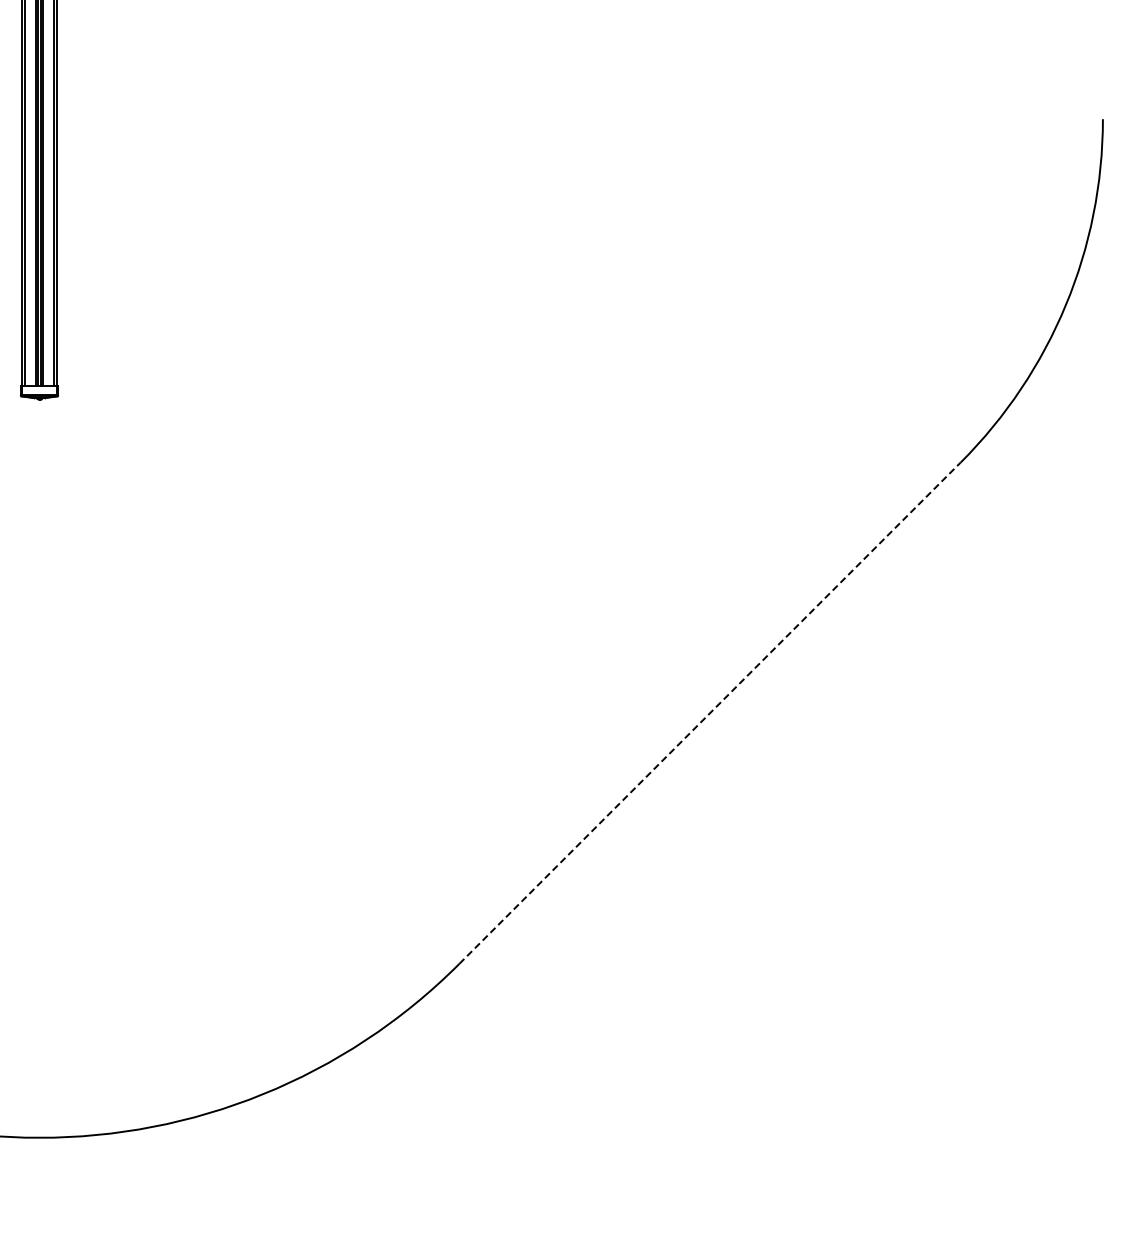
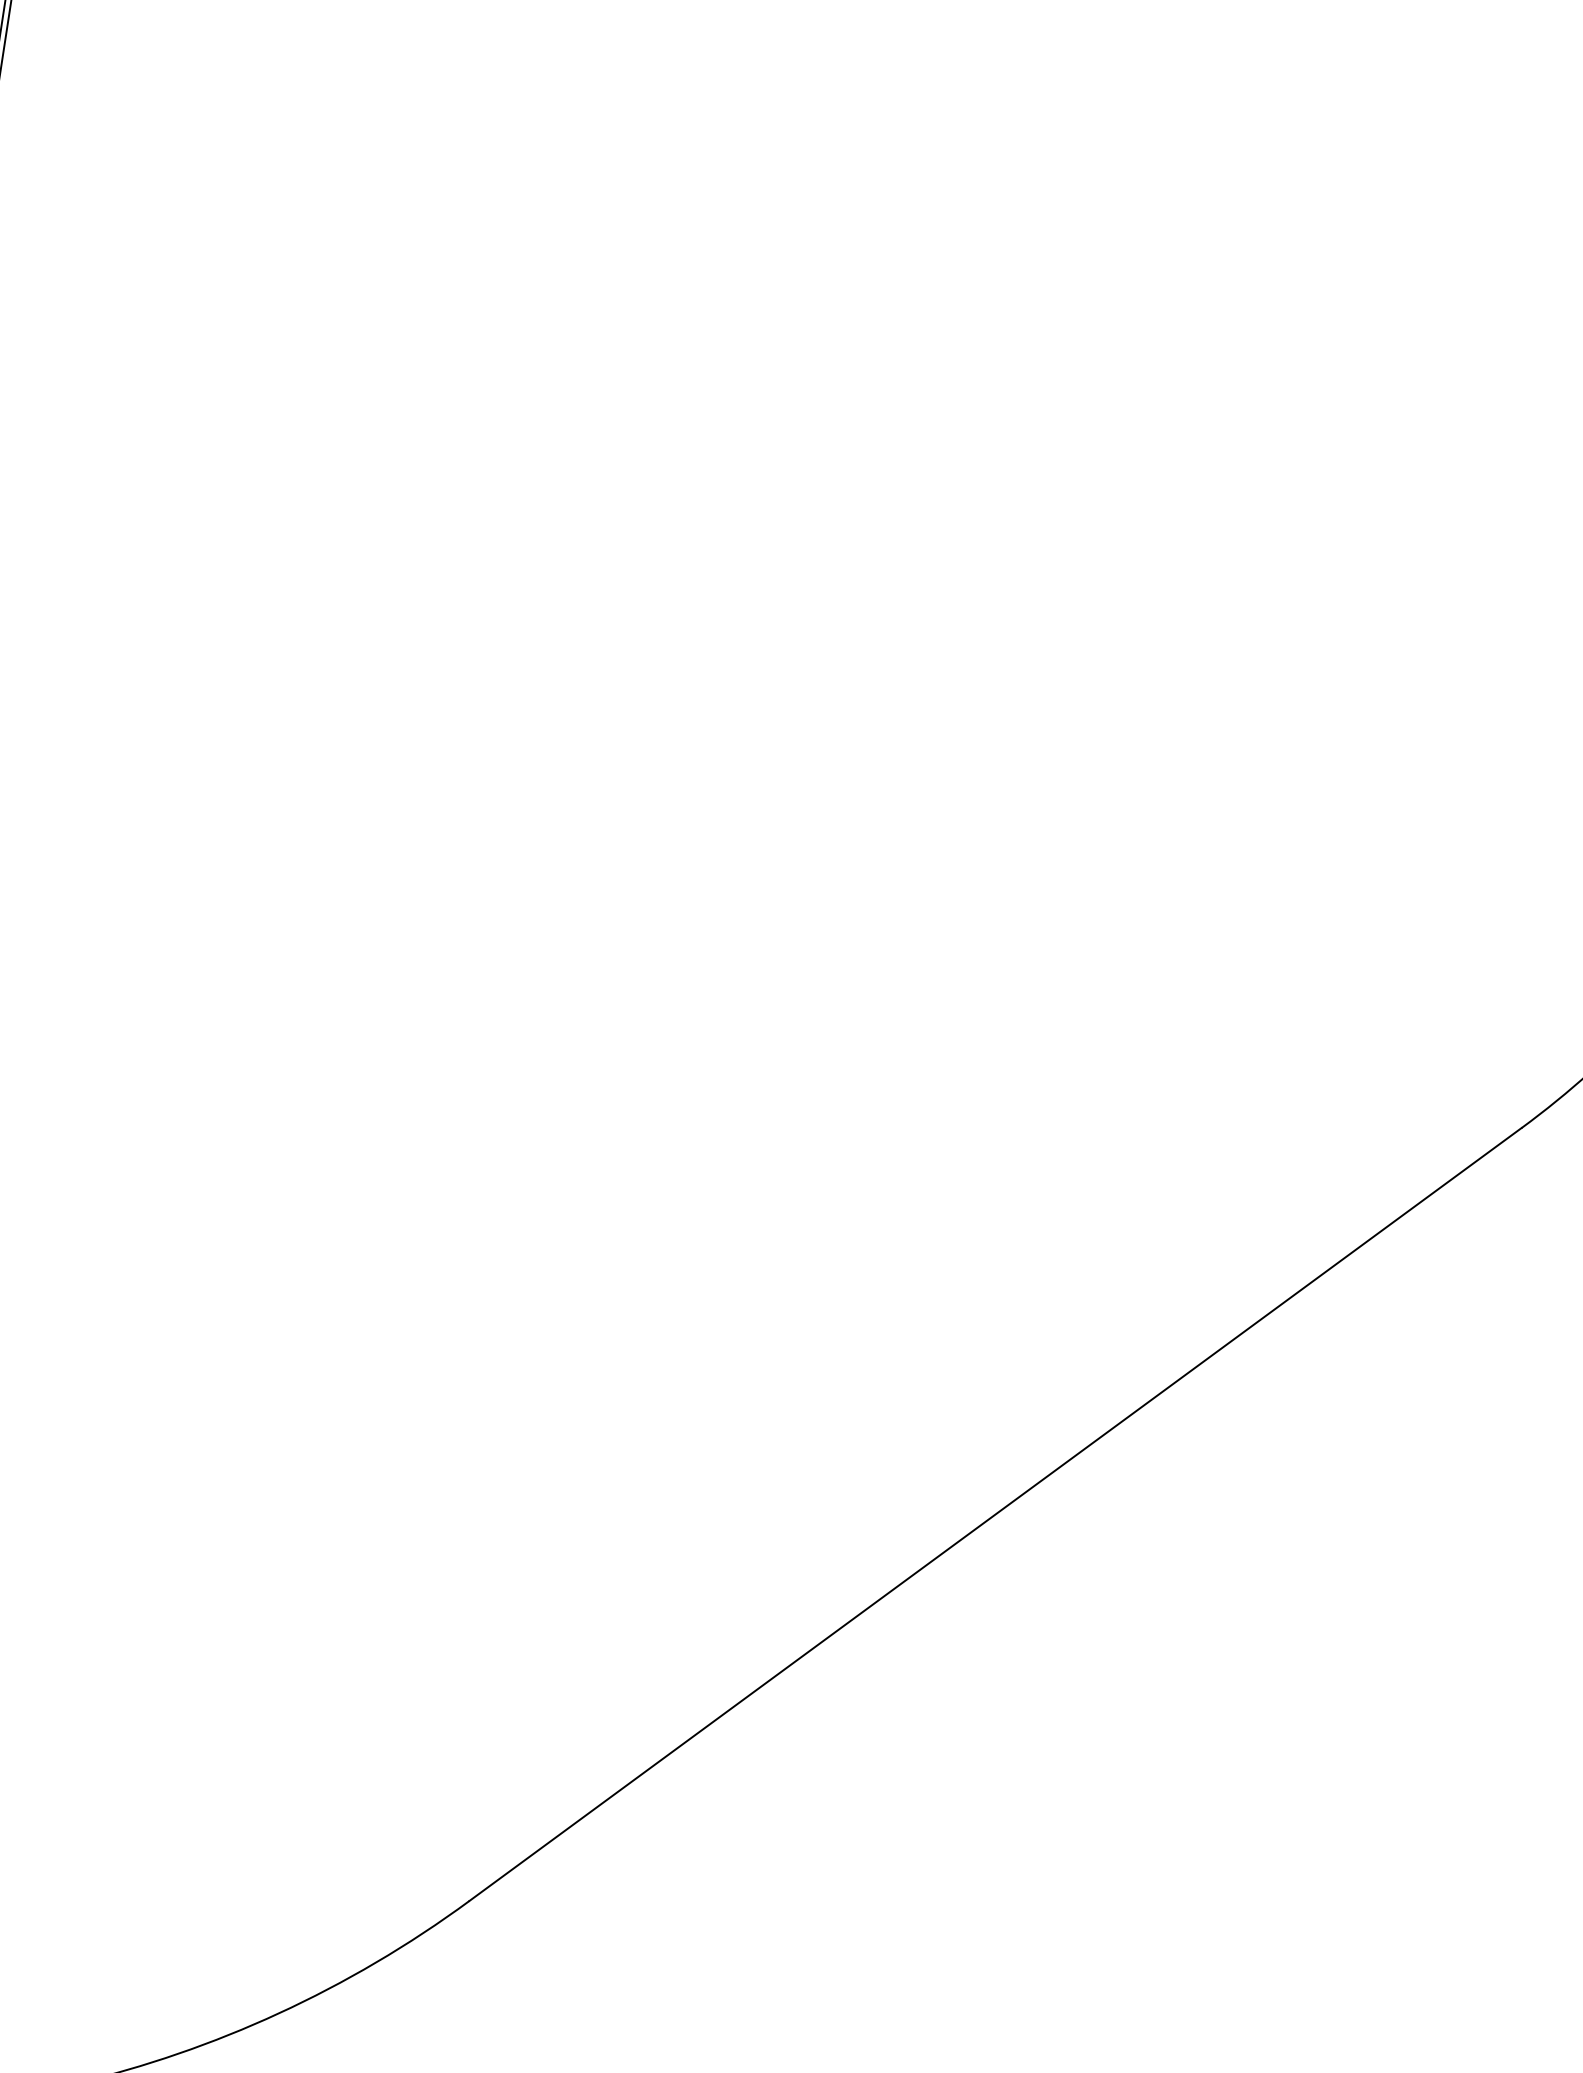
line: (710, 712) -> (996, 1513), dashed -> solid

